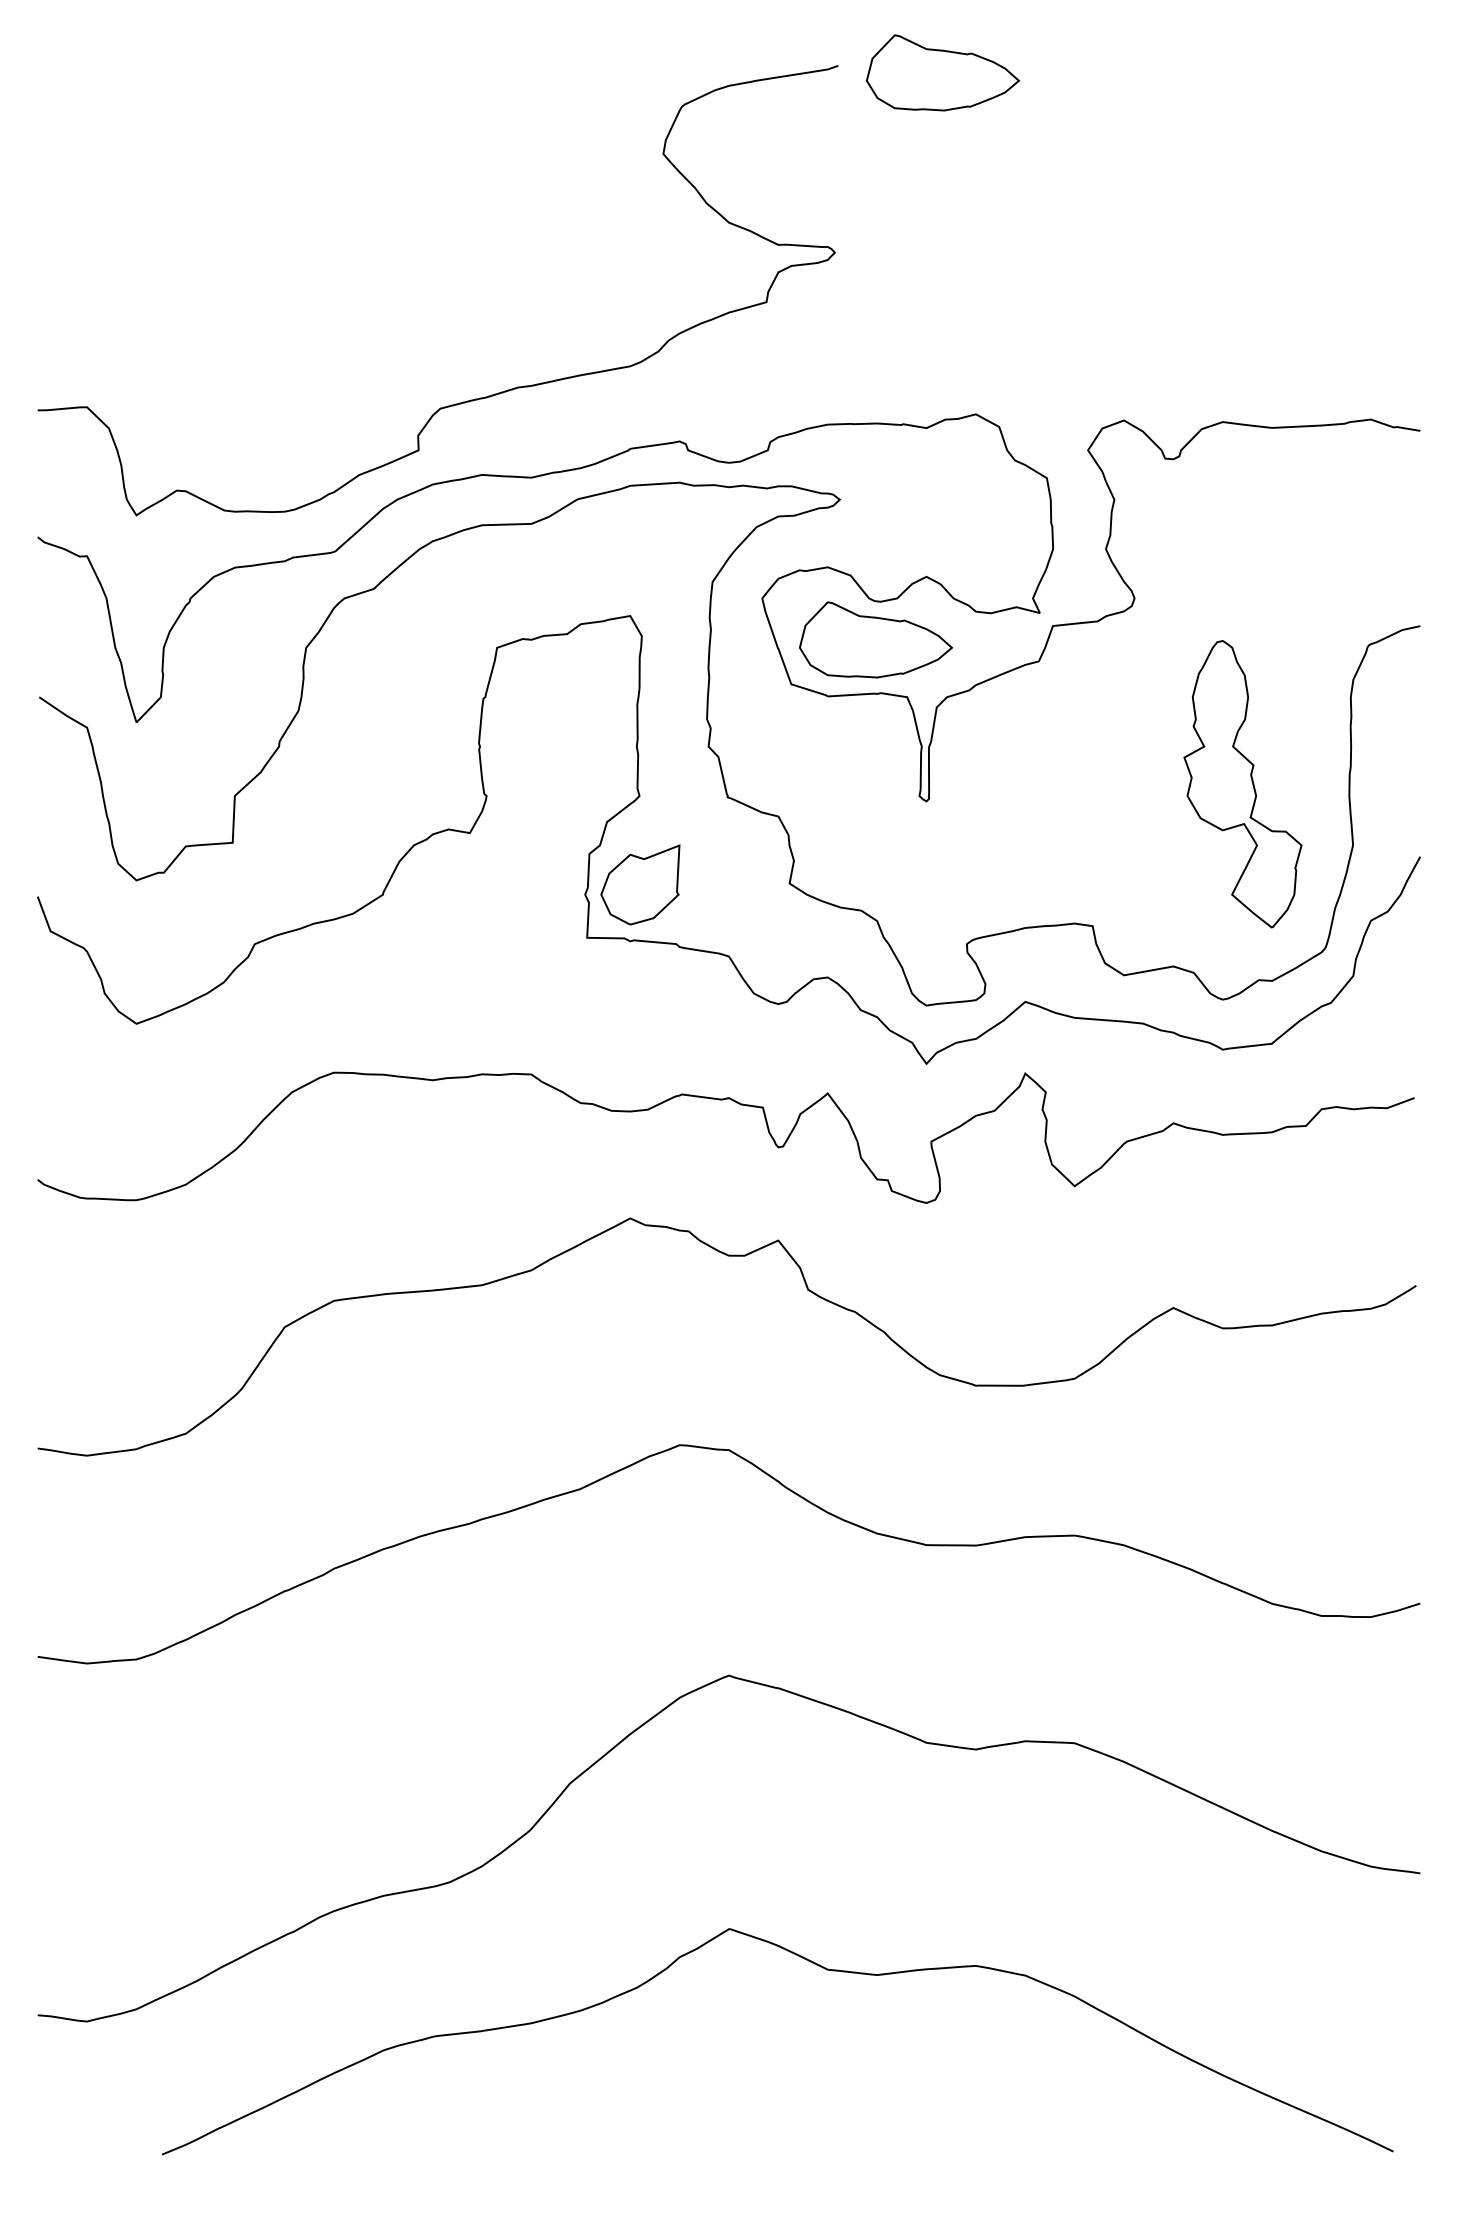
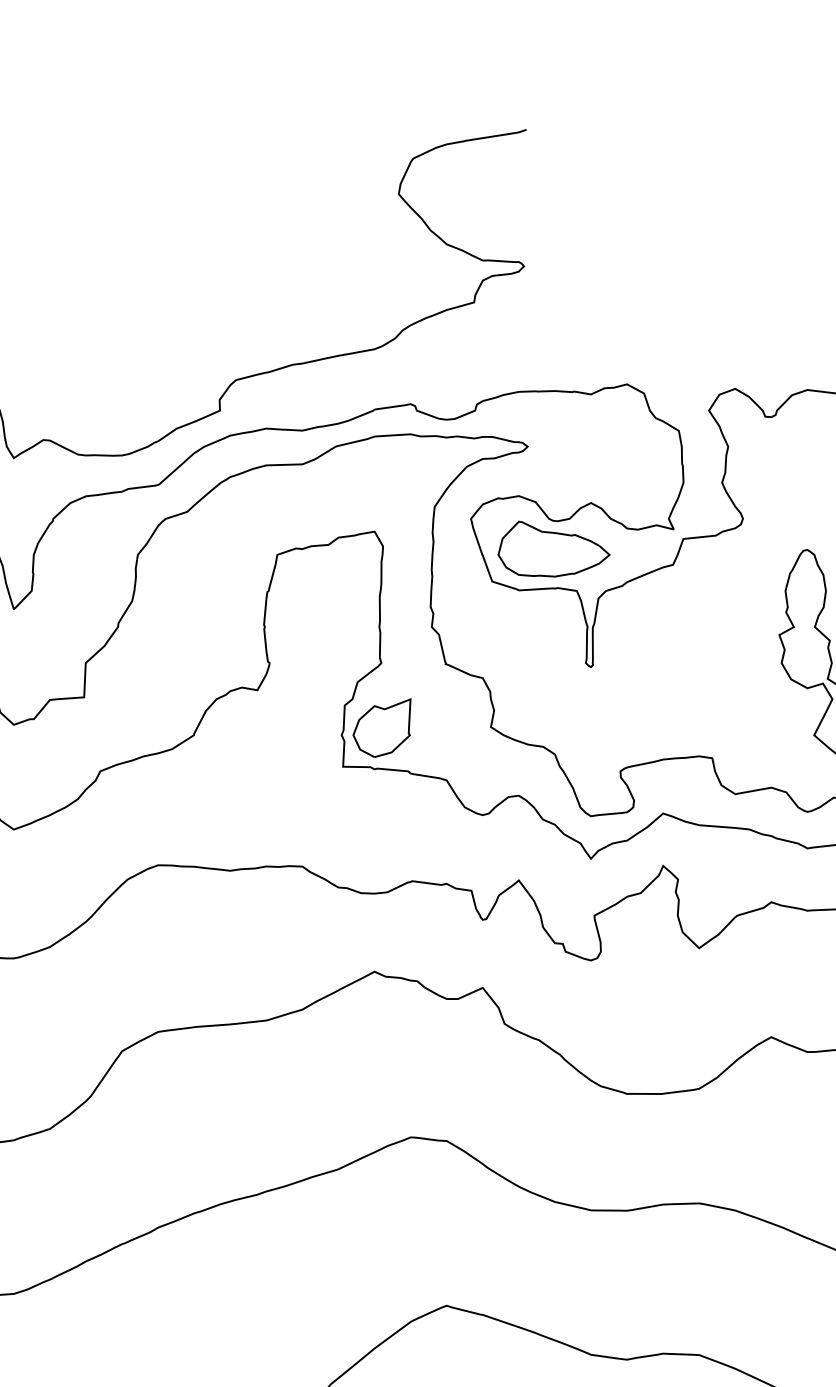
part: (943, 72) -> (603, 134), removed

